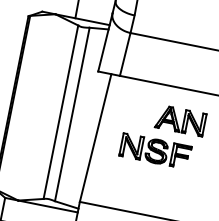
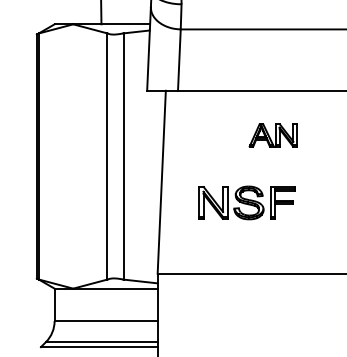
part: (180, 120) -> (272, 135), size x0.7
part: (155, 150) -> (246, 202), moved

